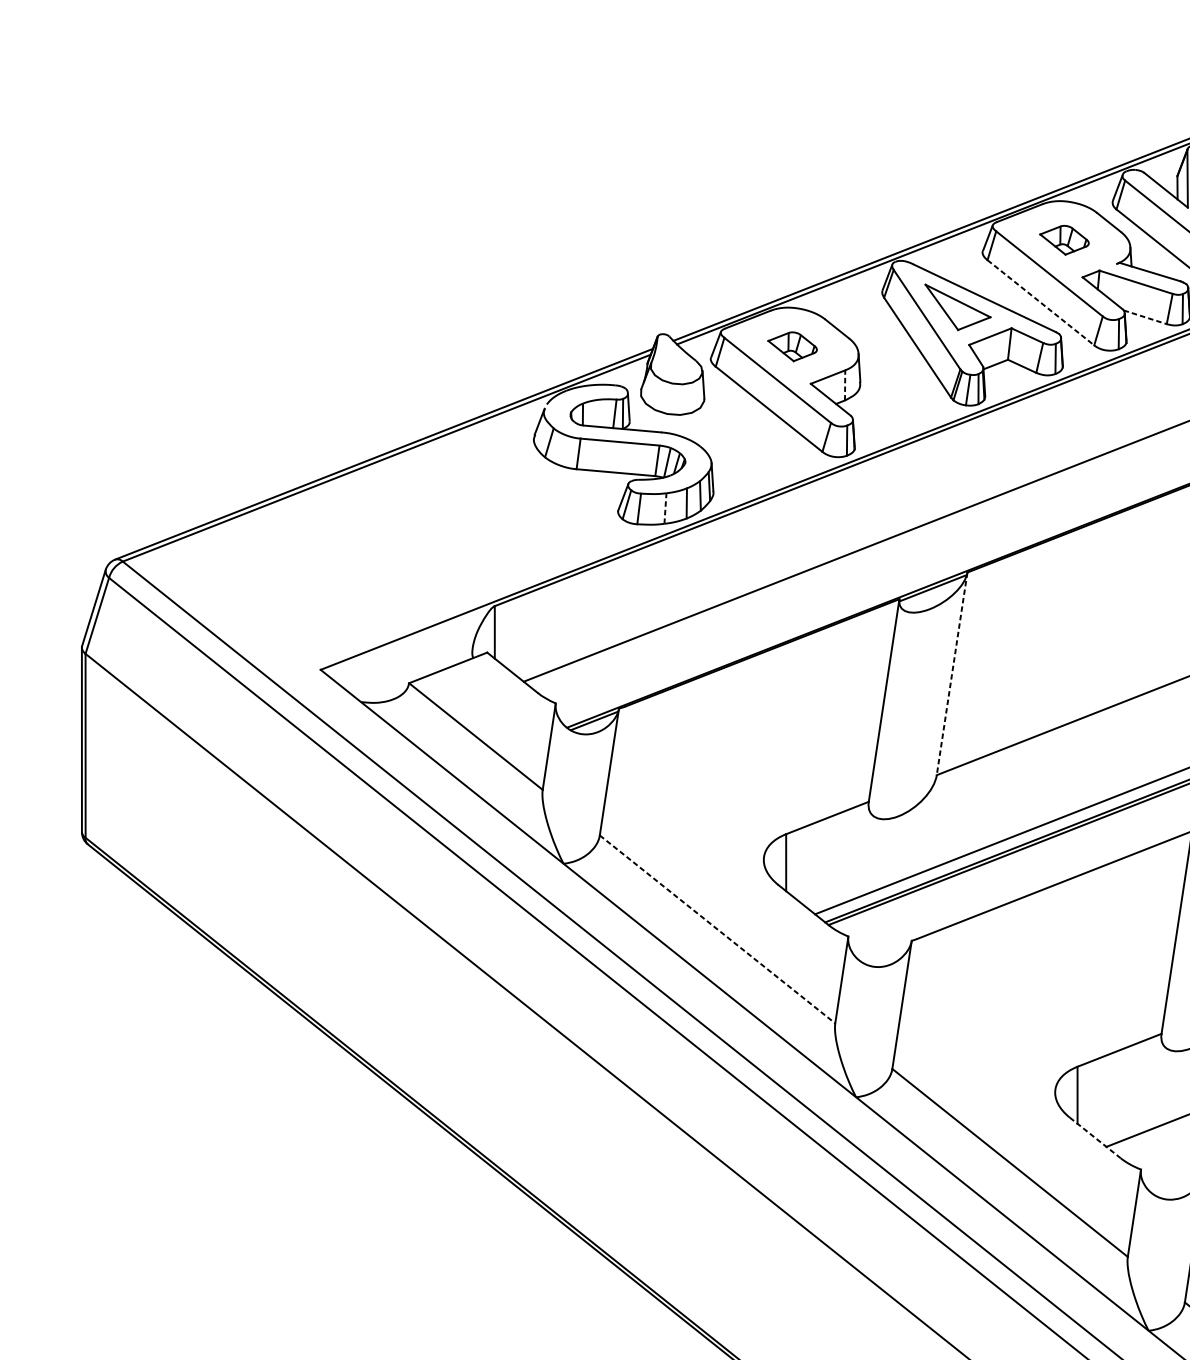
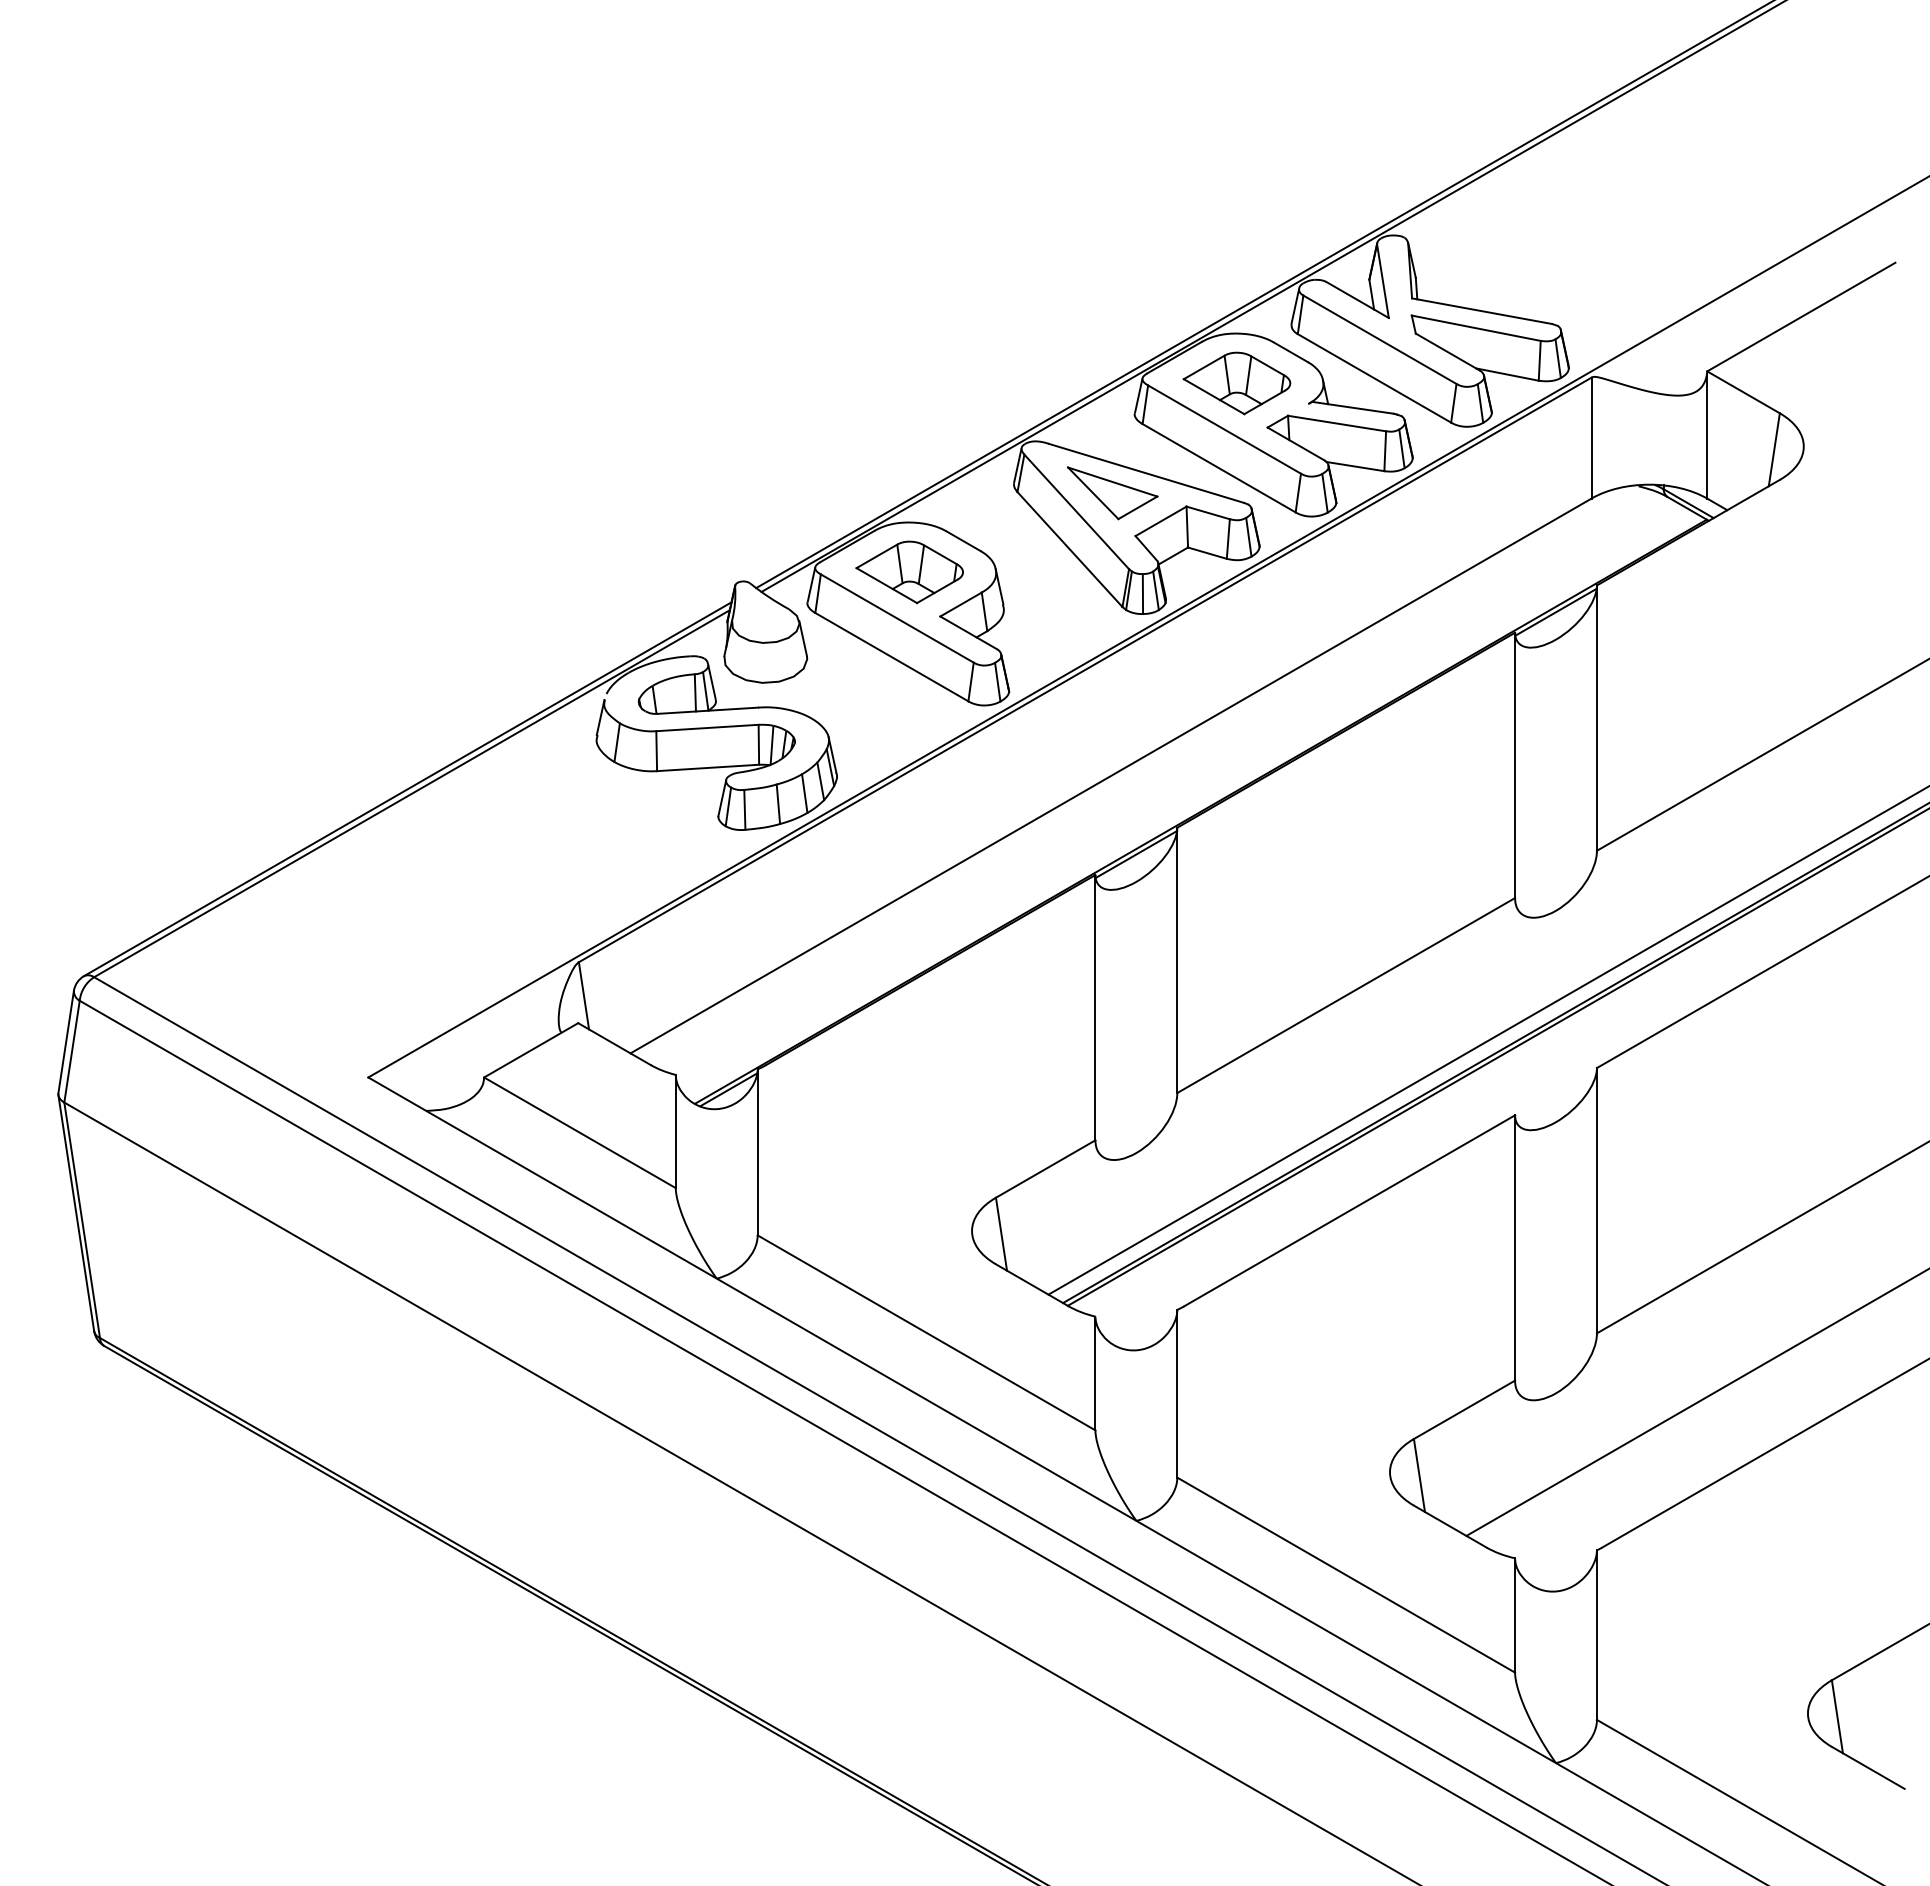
part: (1063, 240) -> (1236, 383), size x1.67
line: (1041, 303) -> (1219, 468), dashed -> solid
line: (1145, 317) -> (1355, 466), dashed -> solid
part: (792, 346) -> (909, 572), size x1.67
line: (845, 385) -> (984, 611), dashed -> solid
line: (665, 508) -> (778, 804), dashed -> solid
line: (952, 673) -> (1177, 960), dashed -> solid
line: (717, 929) -> (926, 1333), dashed -> solid
line: (1095, 1137) -> (1450, 1526), dashed -> solid

